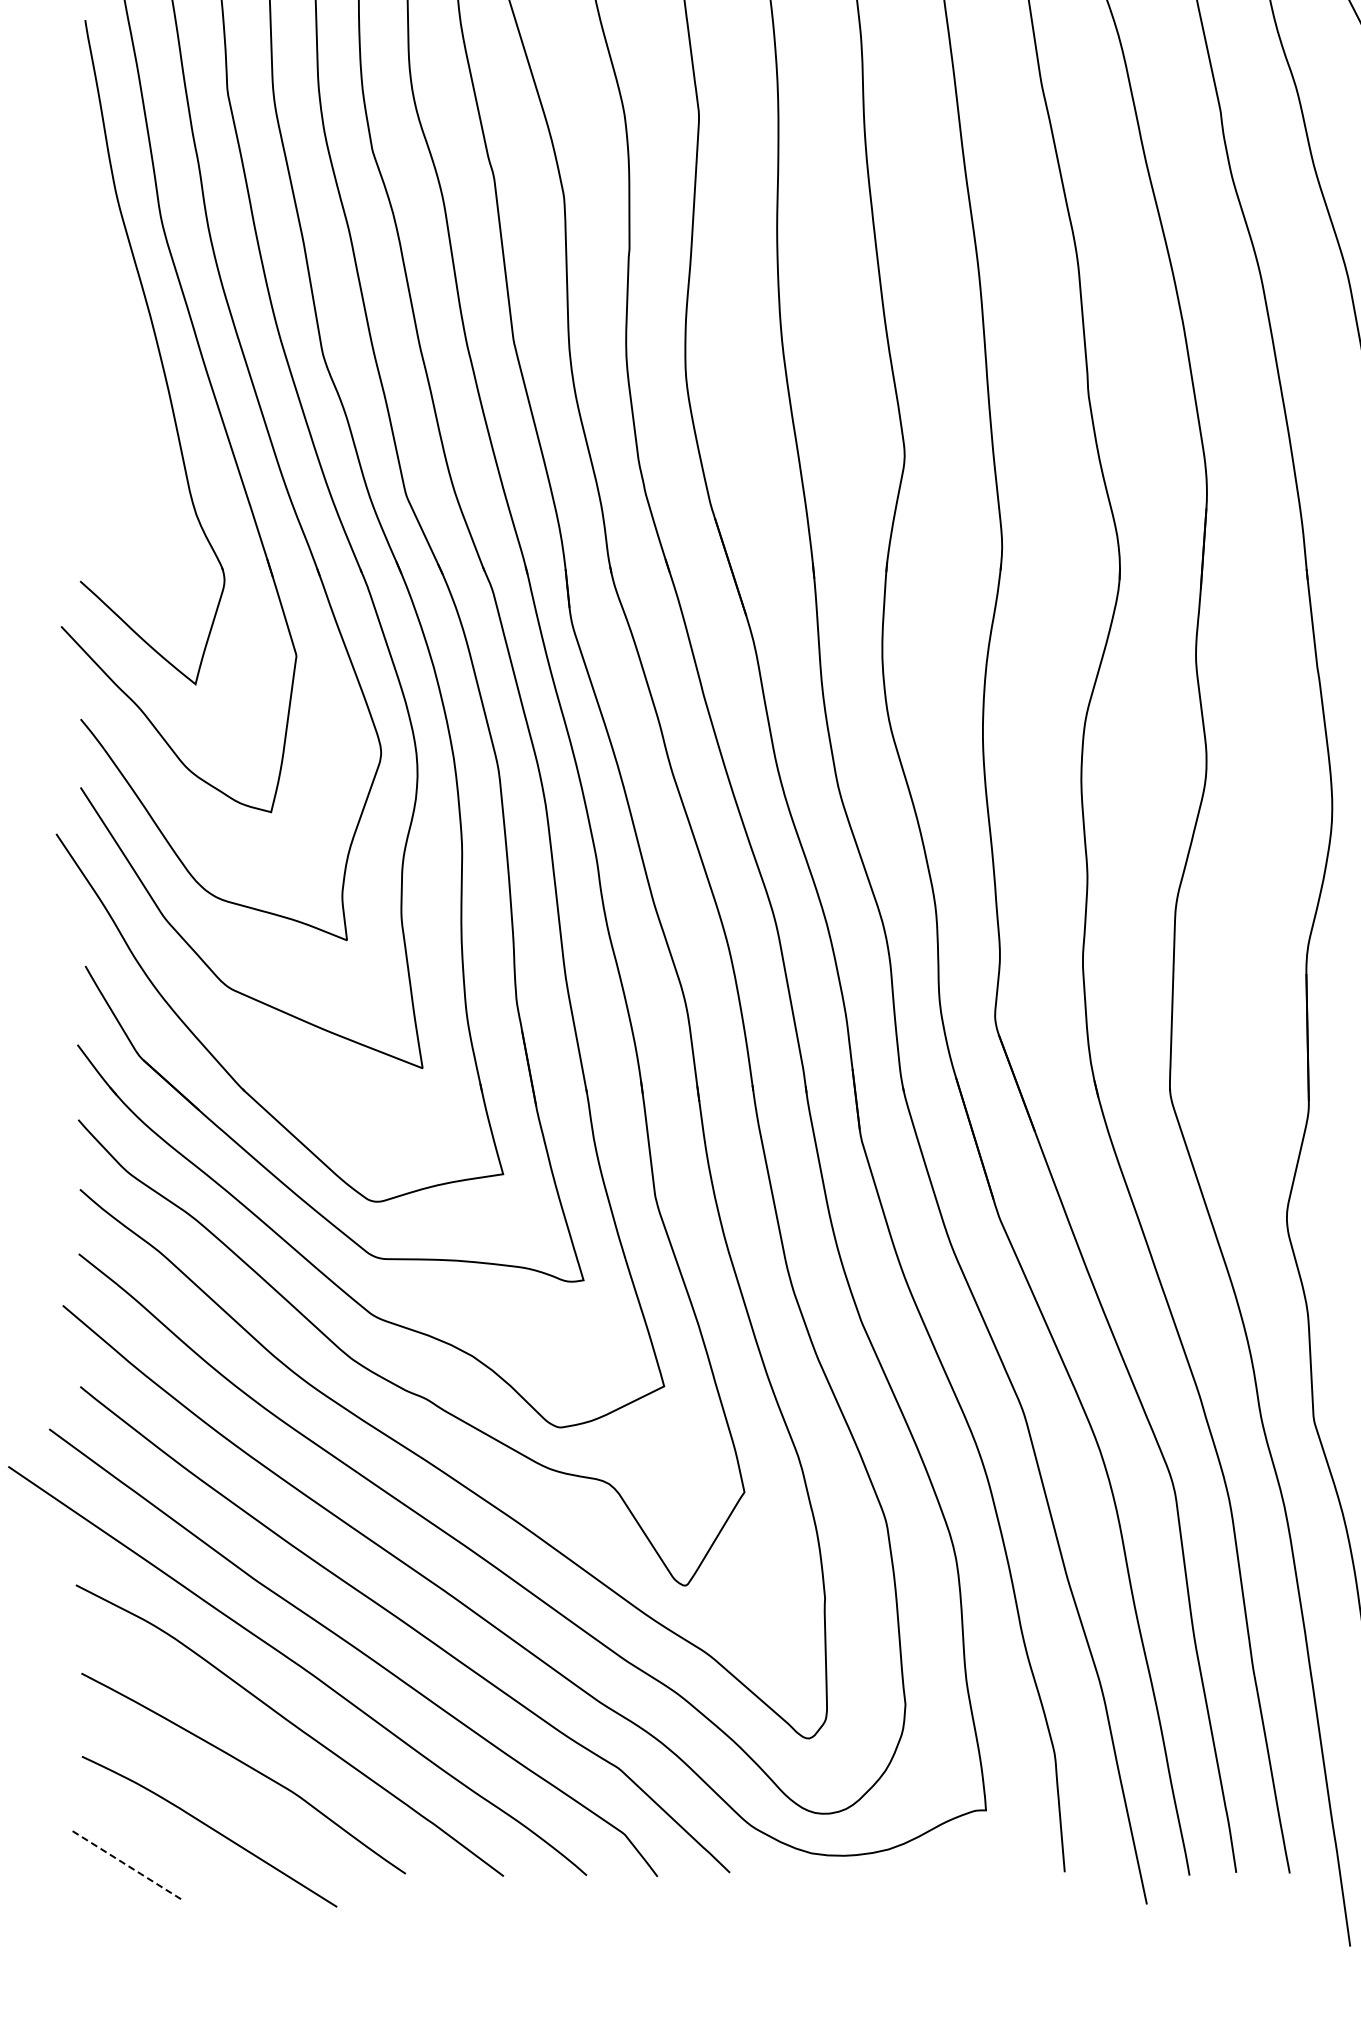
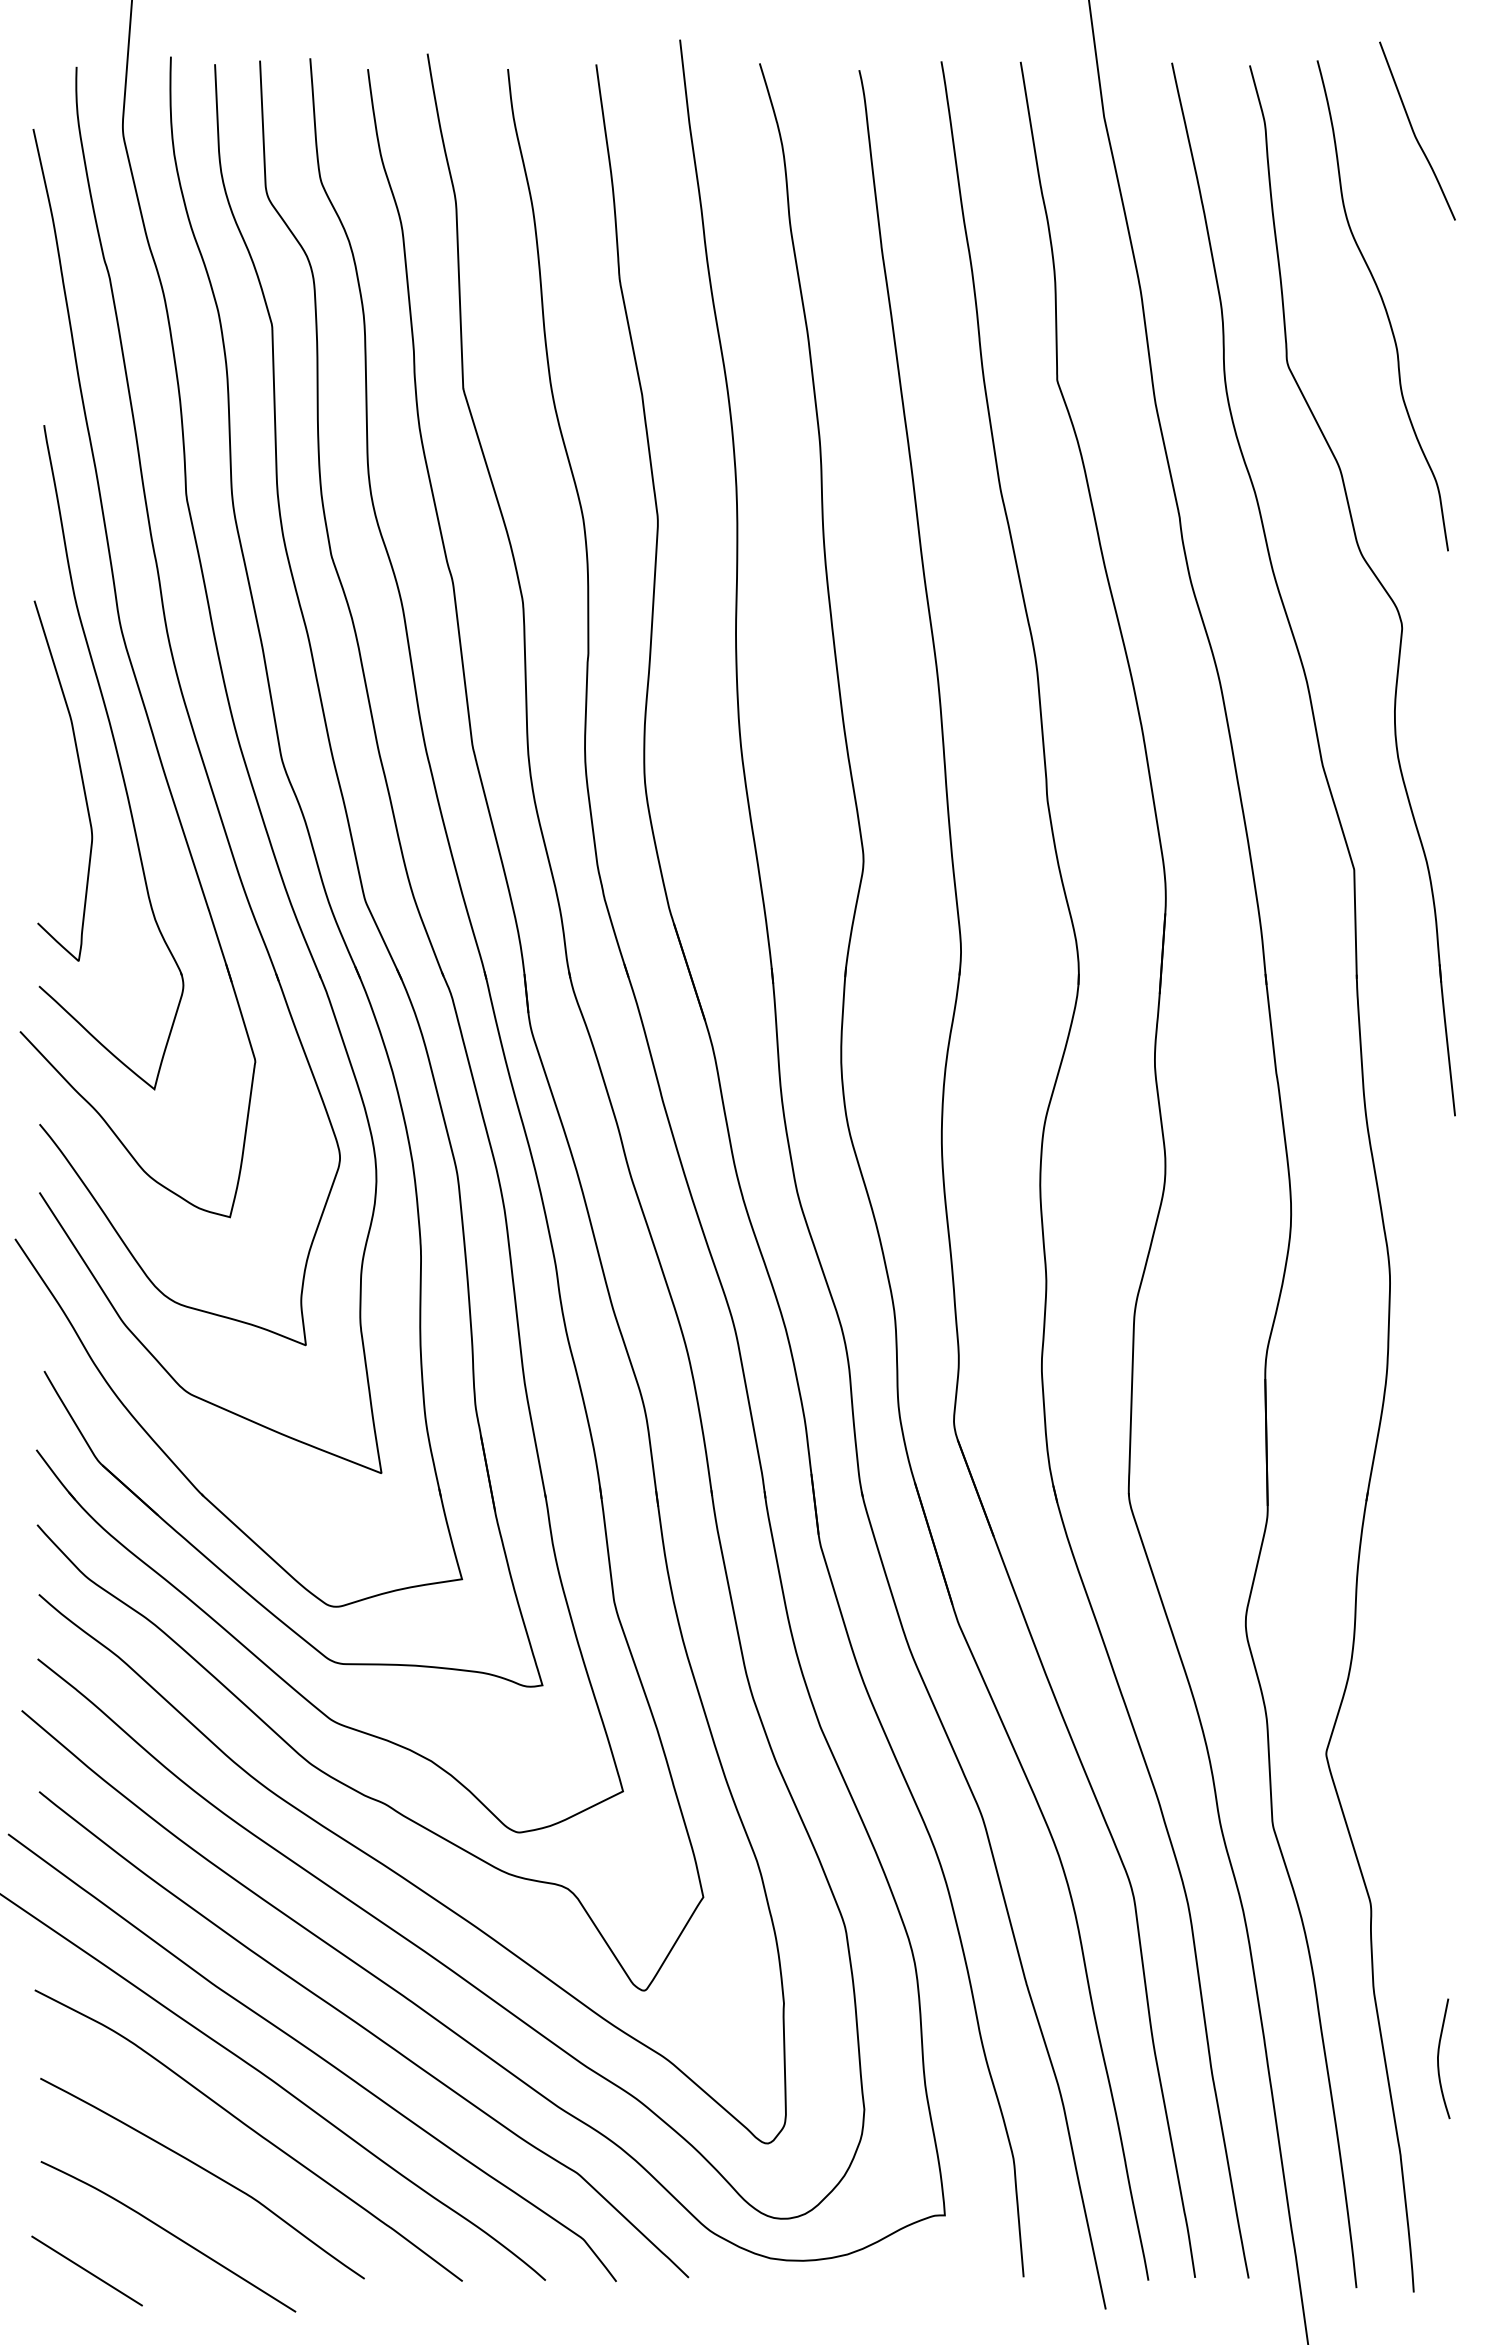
curve: (121, 370) -> (80, 775), added
line: (128, 1866) -> (87, 2271), dashed -> solid

